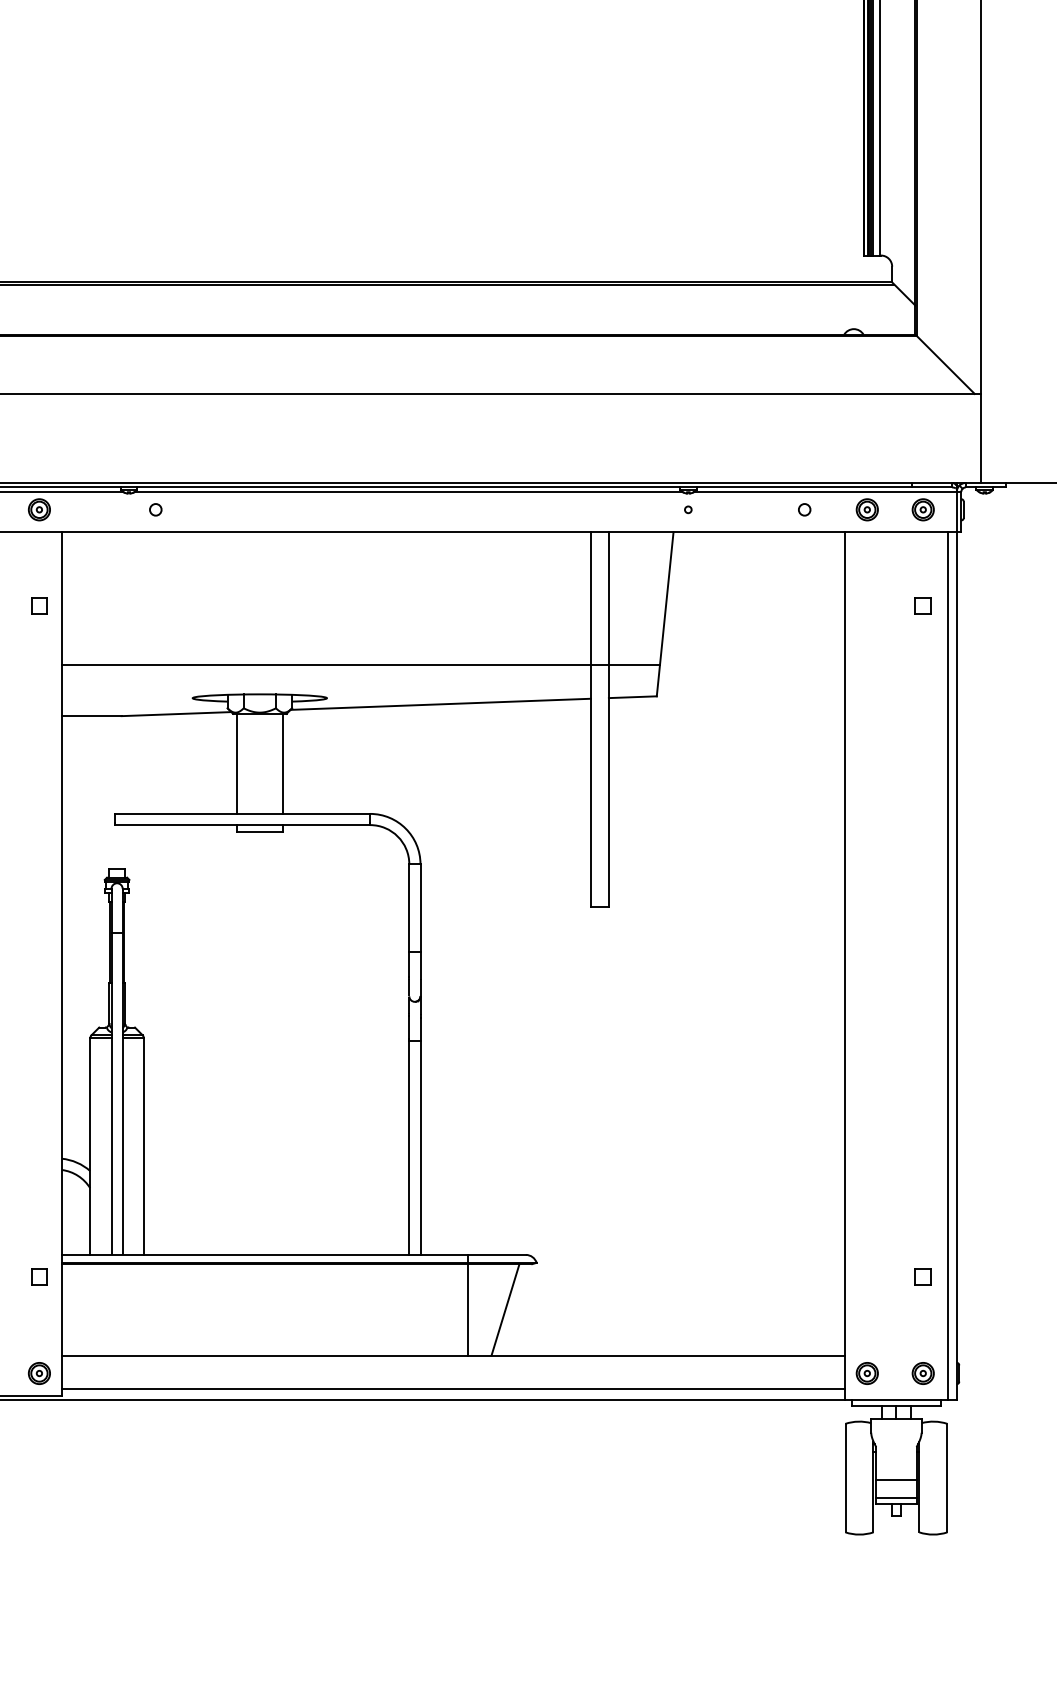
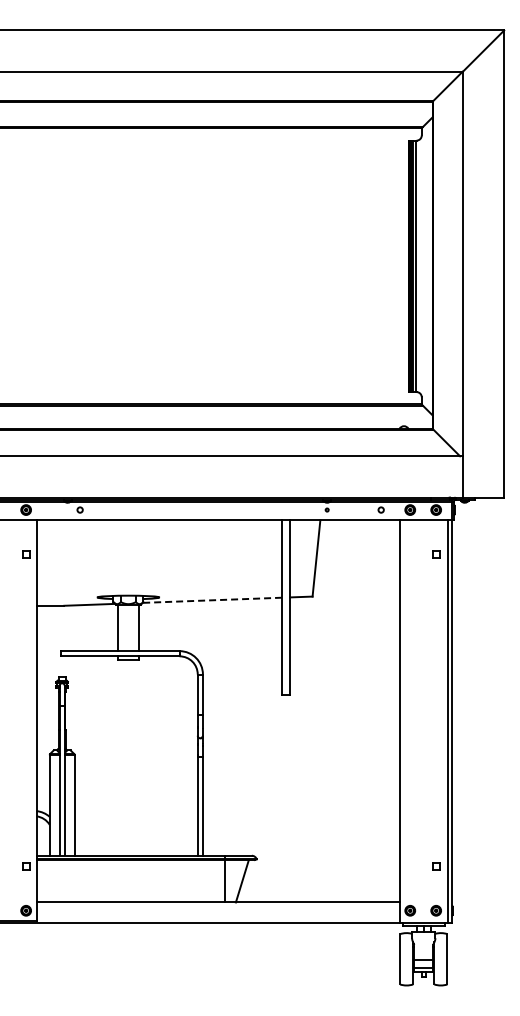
line: (361, 663) -> (175, 581), removed
line: (441, 704) -> (212, 600), solid -> dashed
line: (451, 1390) -> (217, 918), removed

